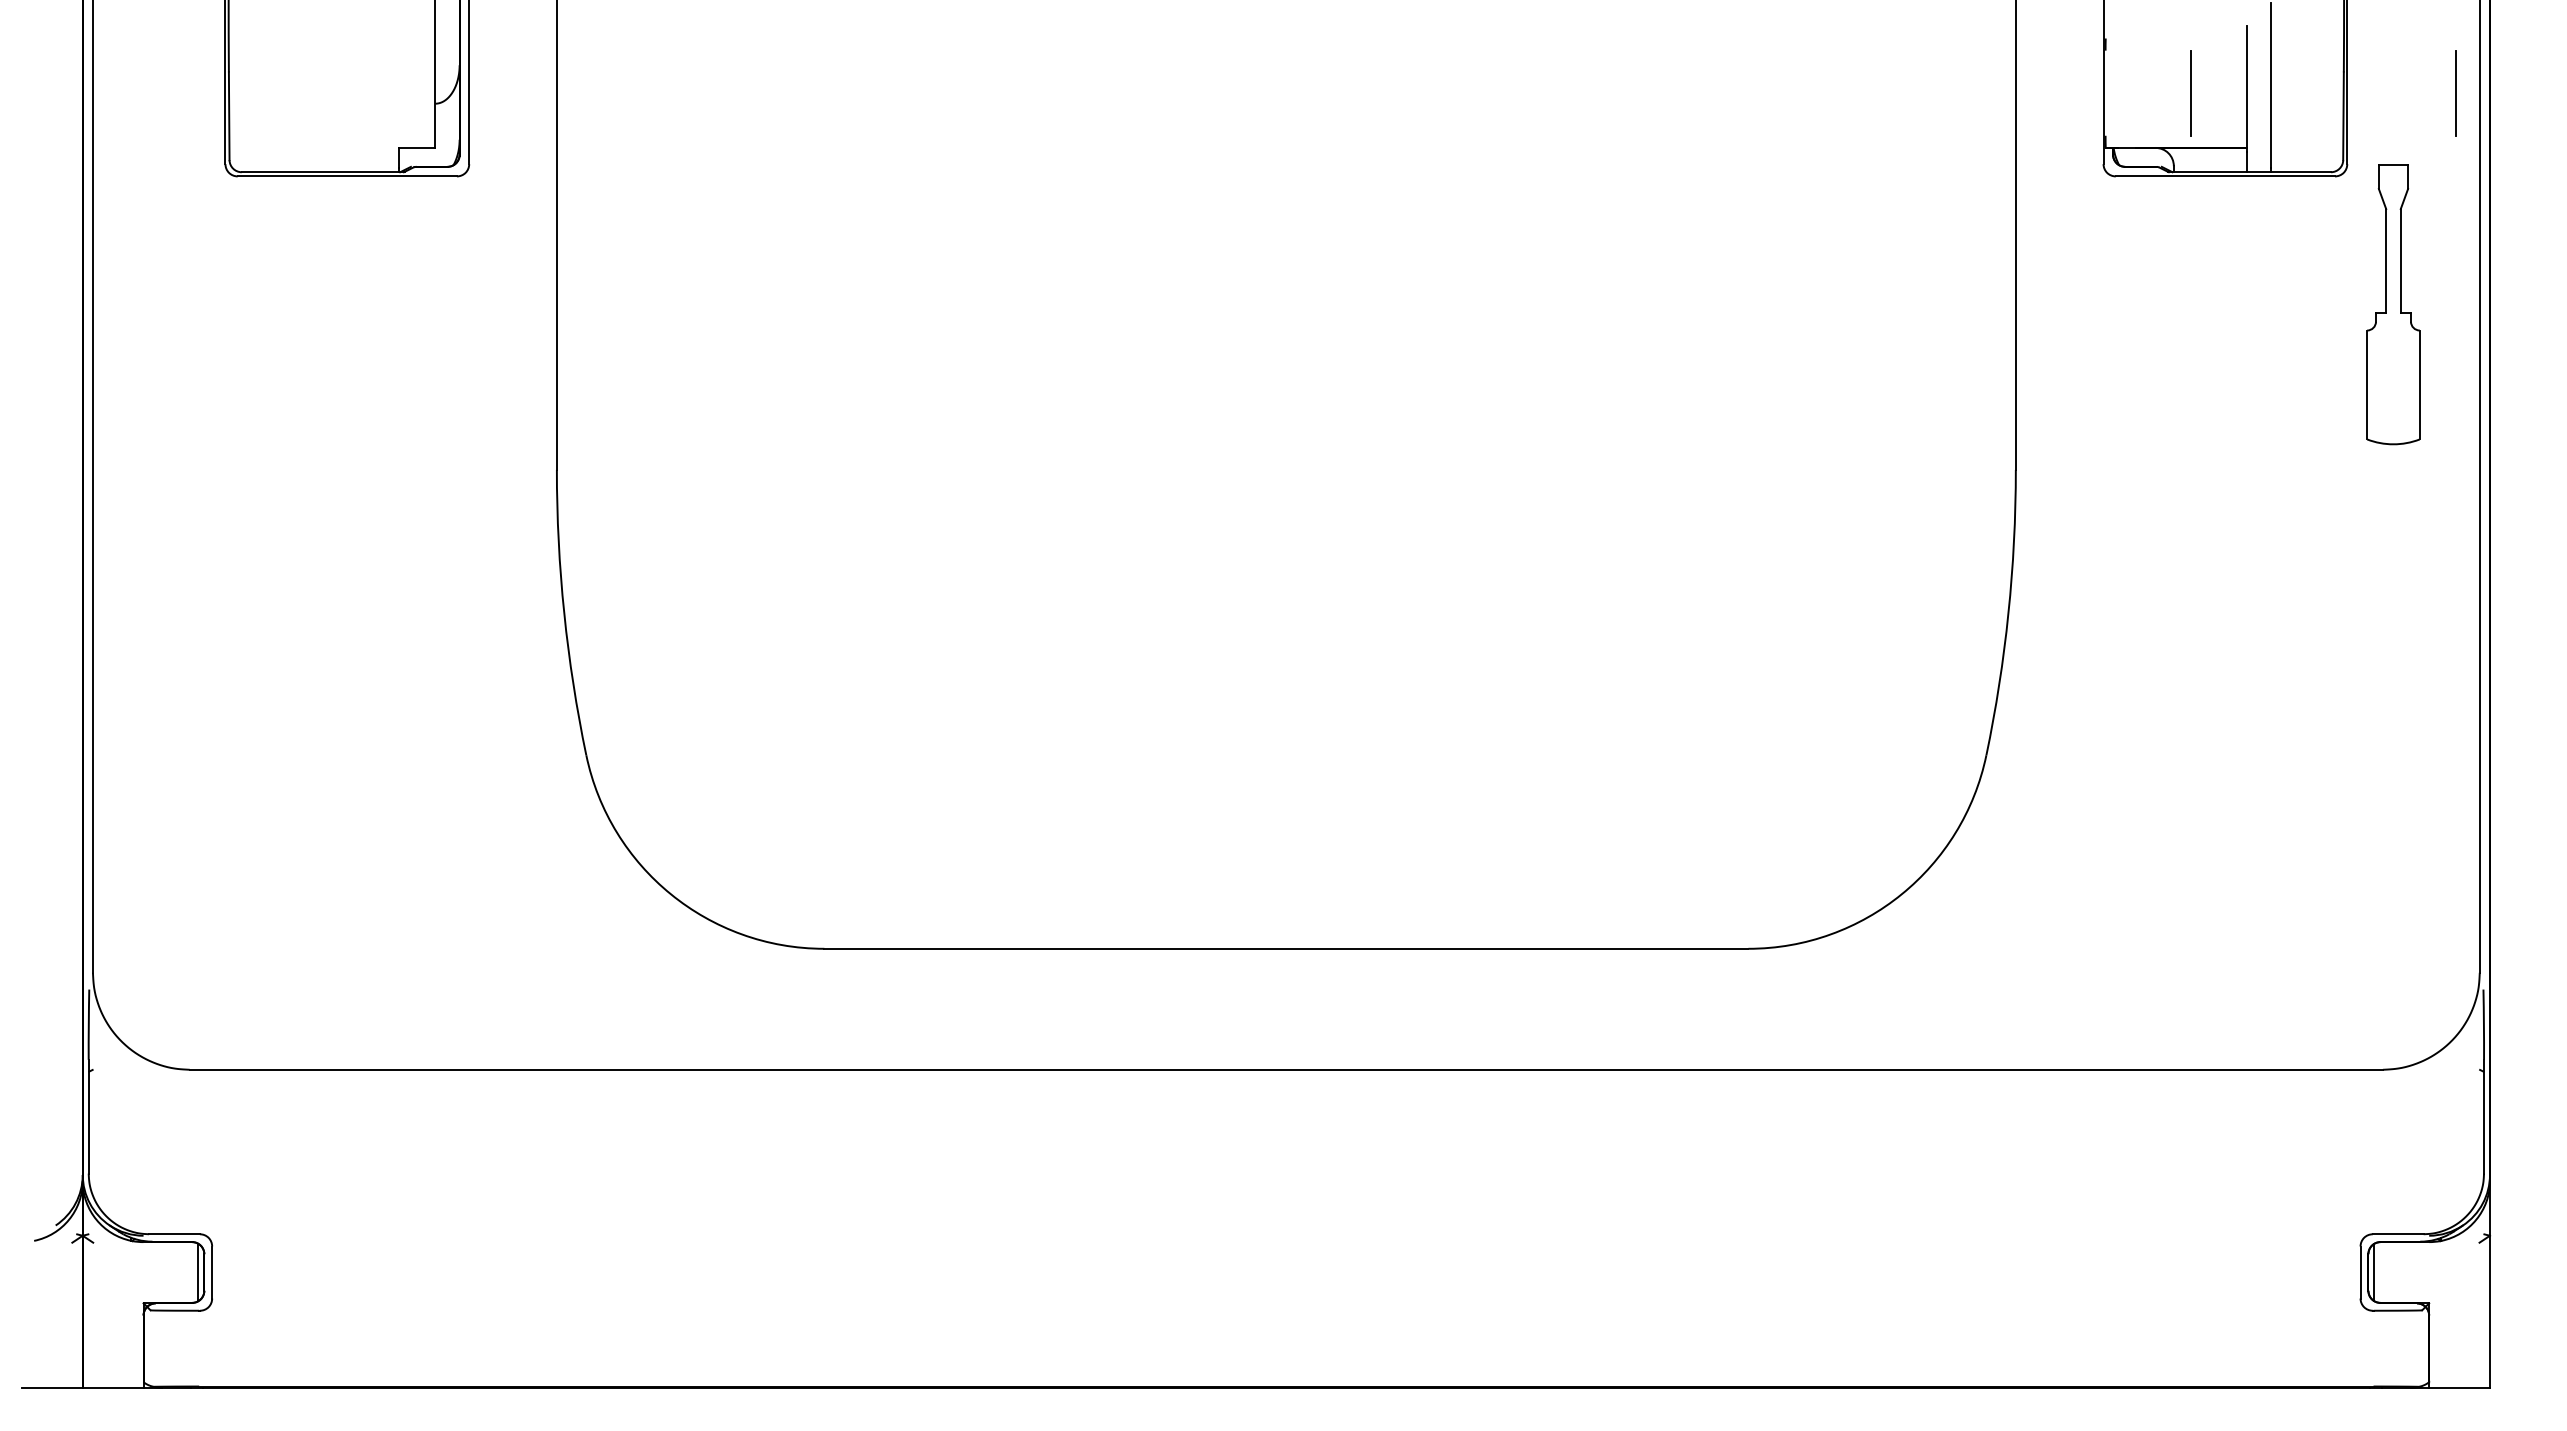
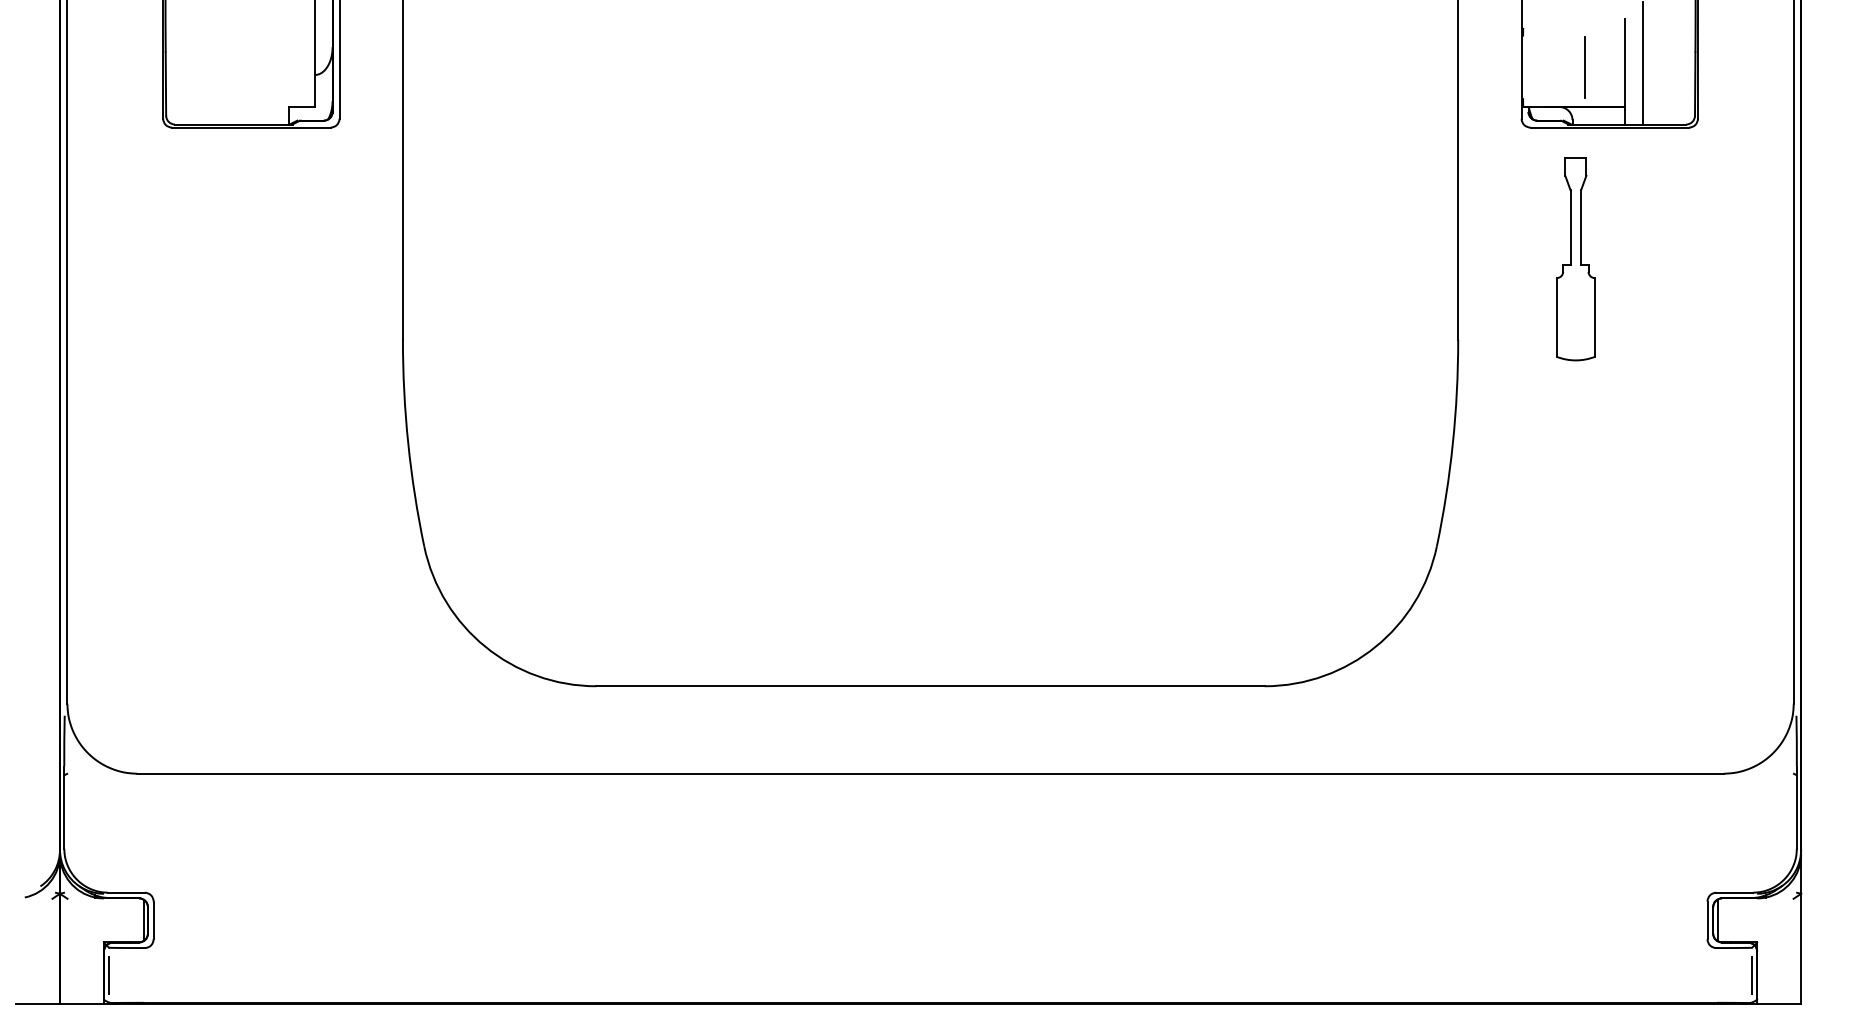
line: (2455, 93) -> (1776, 67), removed
part: (2393, 304) -> (1575, 259), moved
line: (150, 1348) -> (109, 975), added
line: (2421, 1348) -> (1751, 975), added

